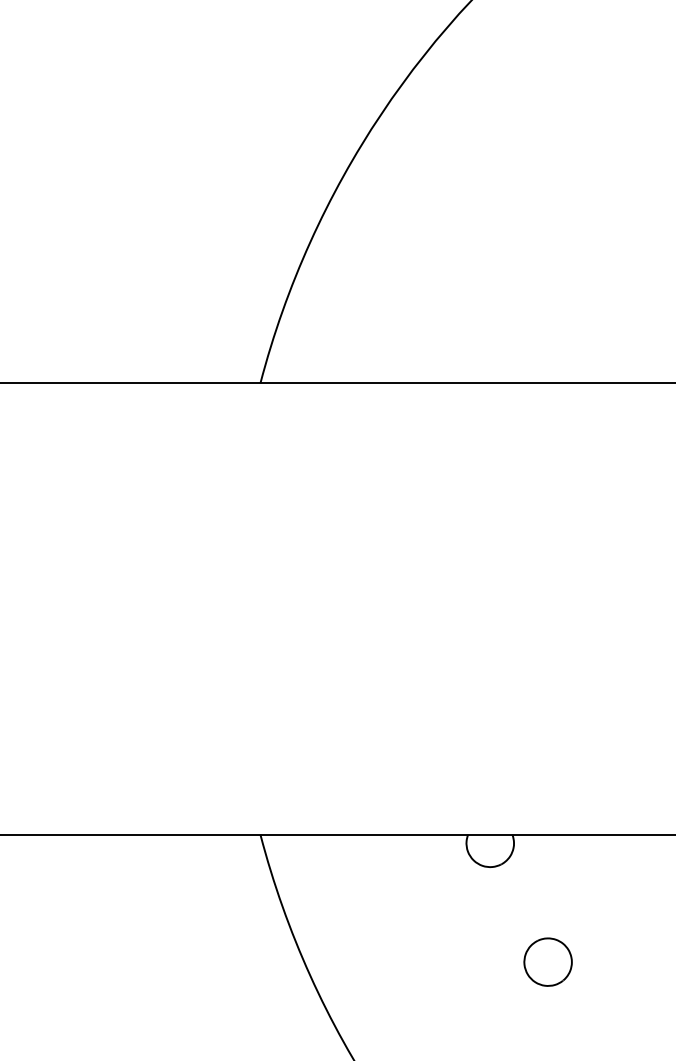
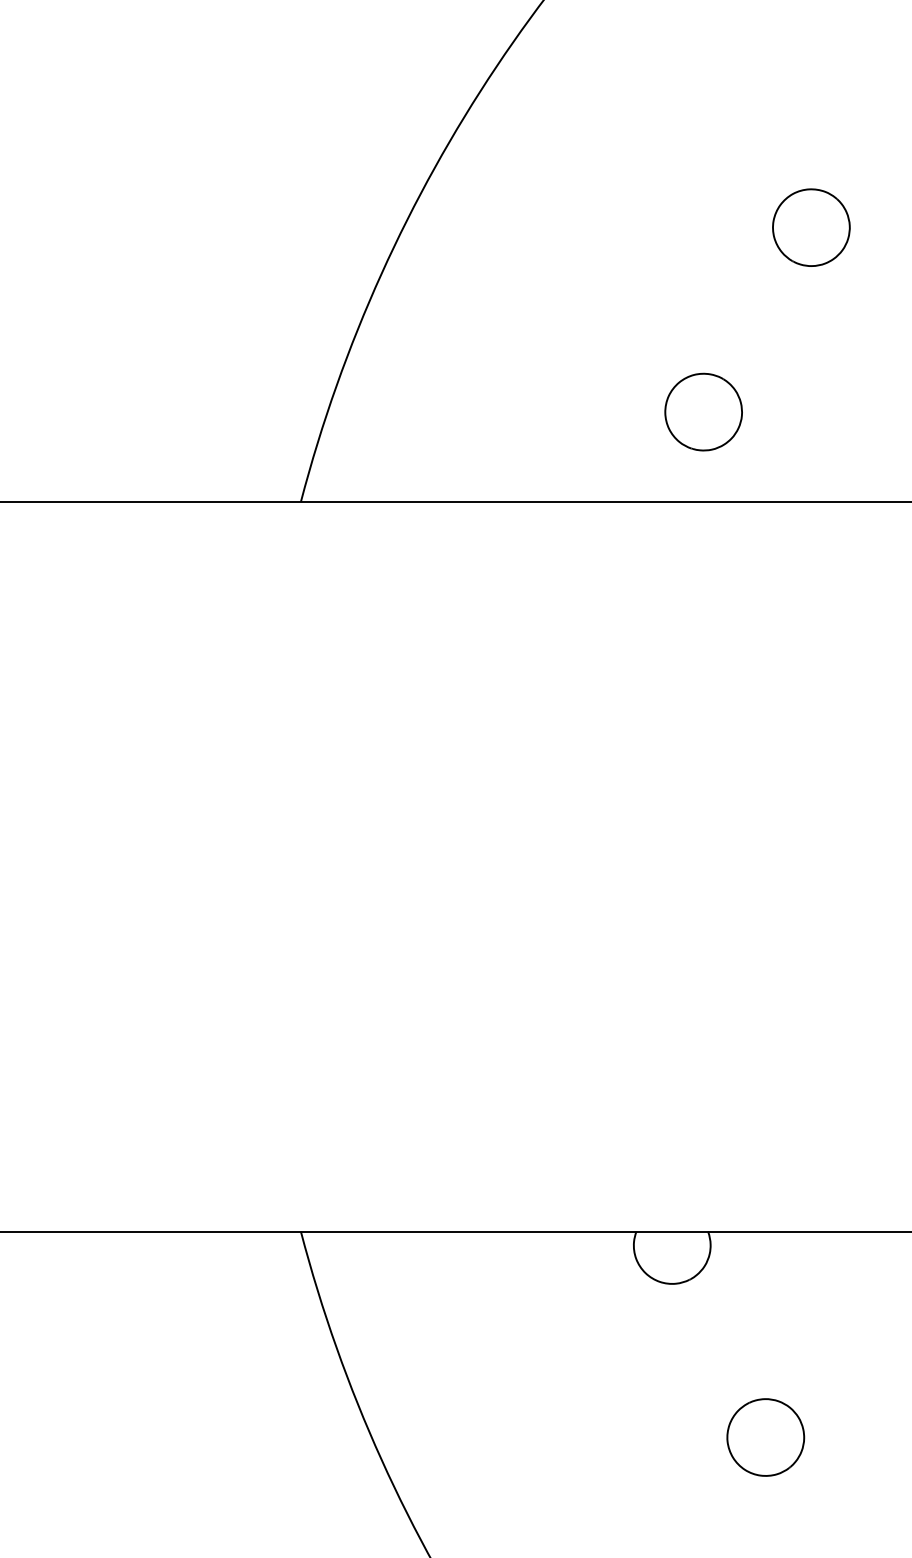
part: (575, 213) -> (810, 227), added
part: (509, 327) -> (703, 411), added

